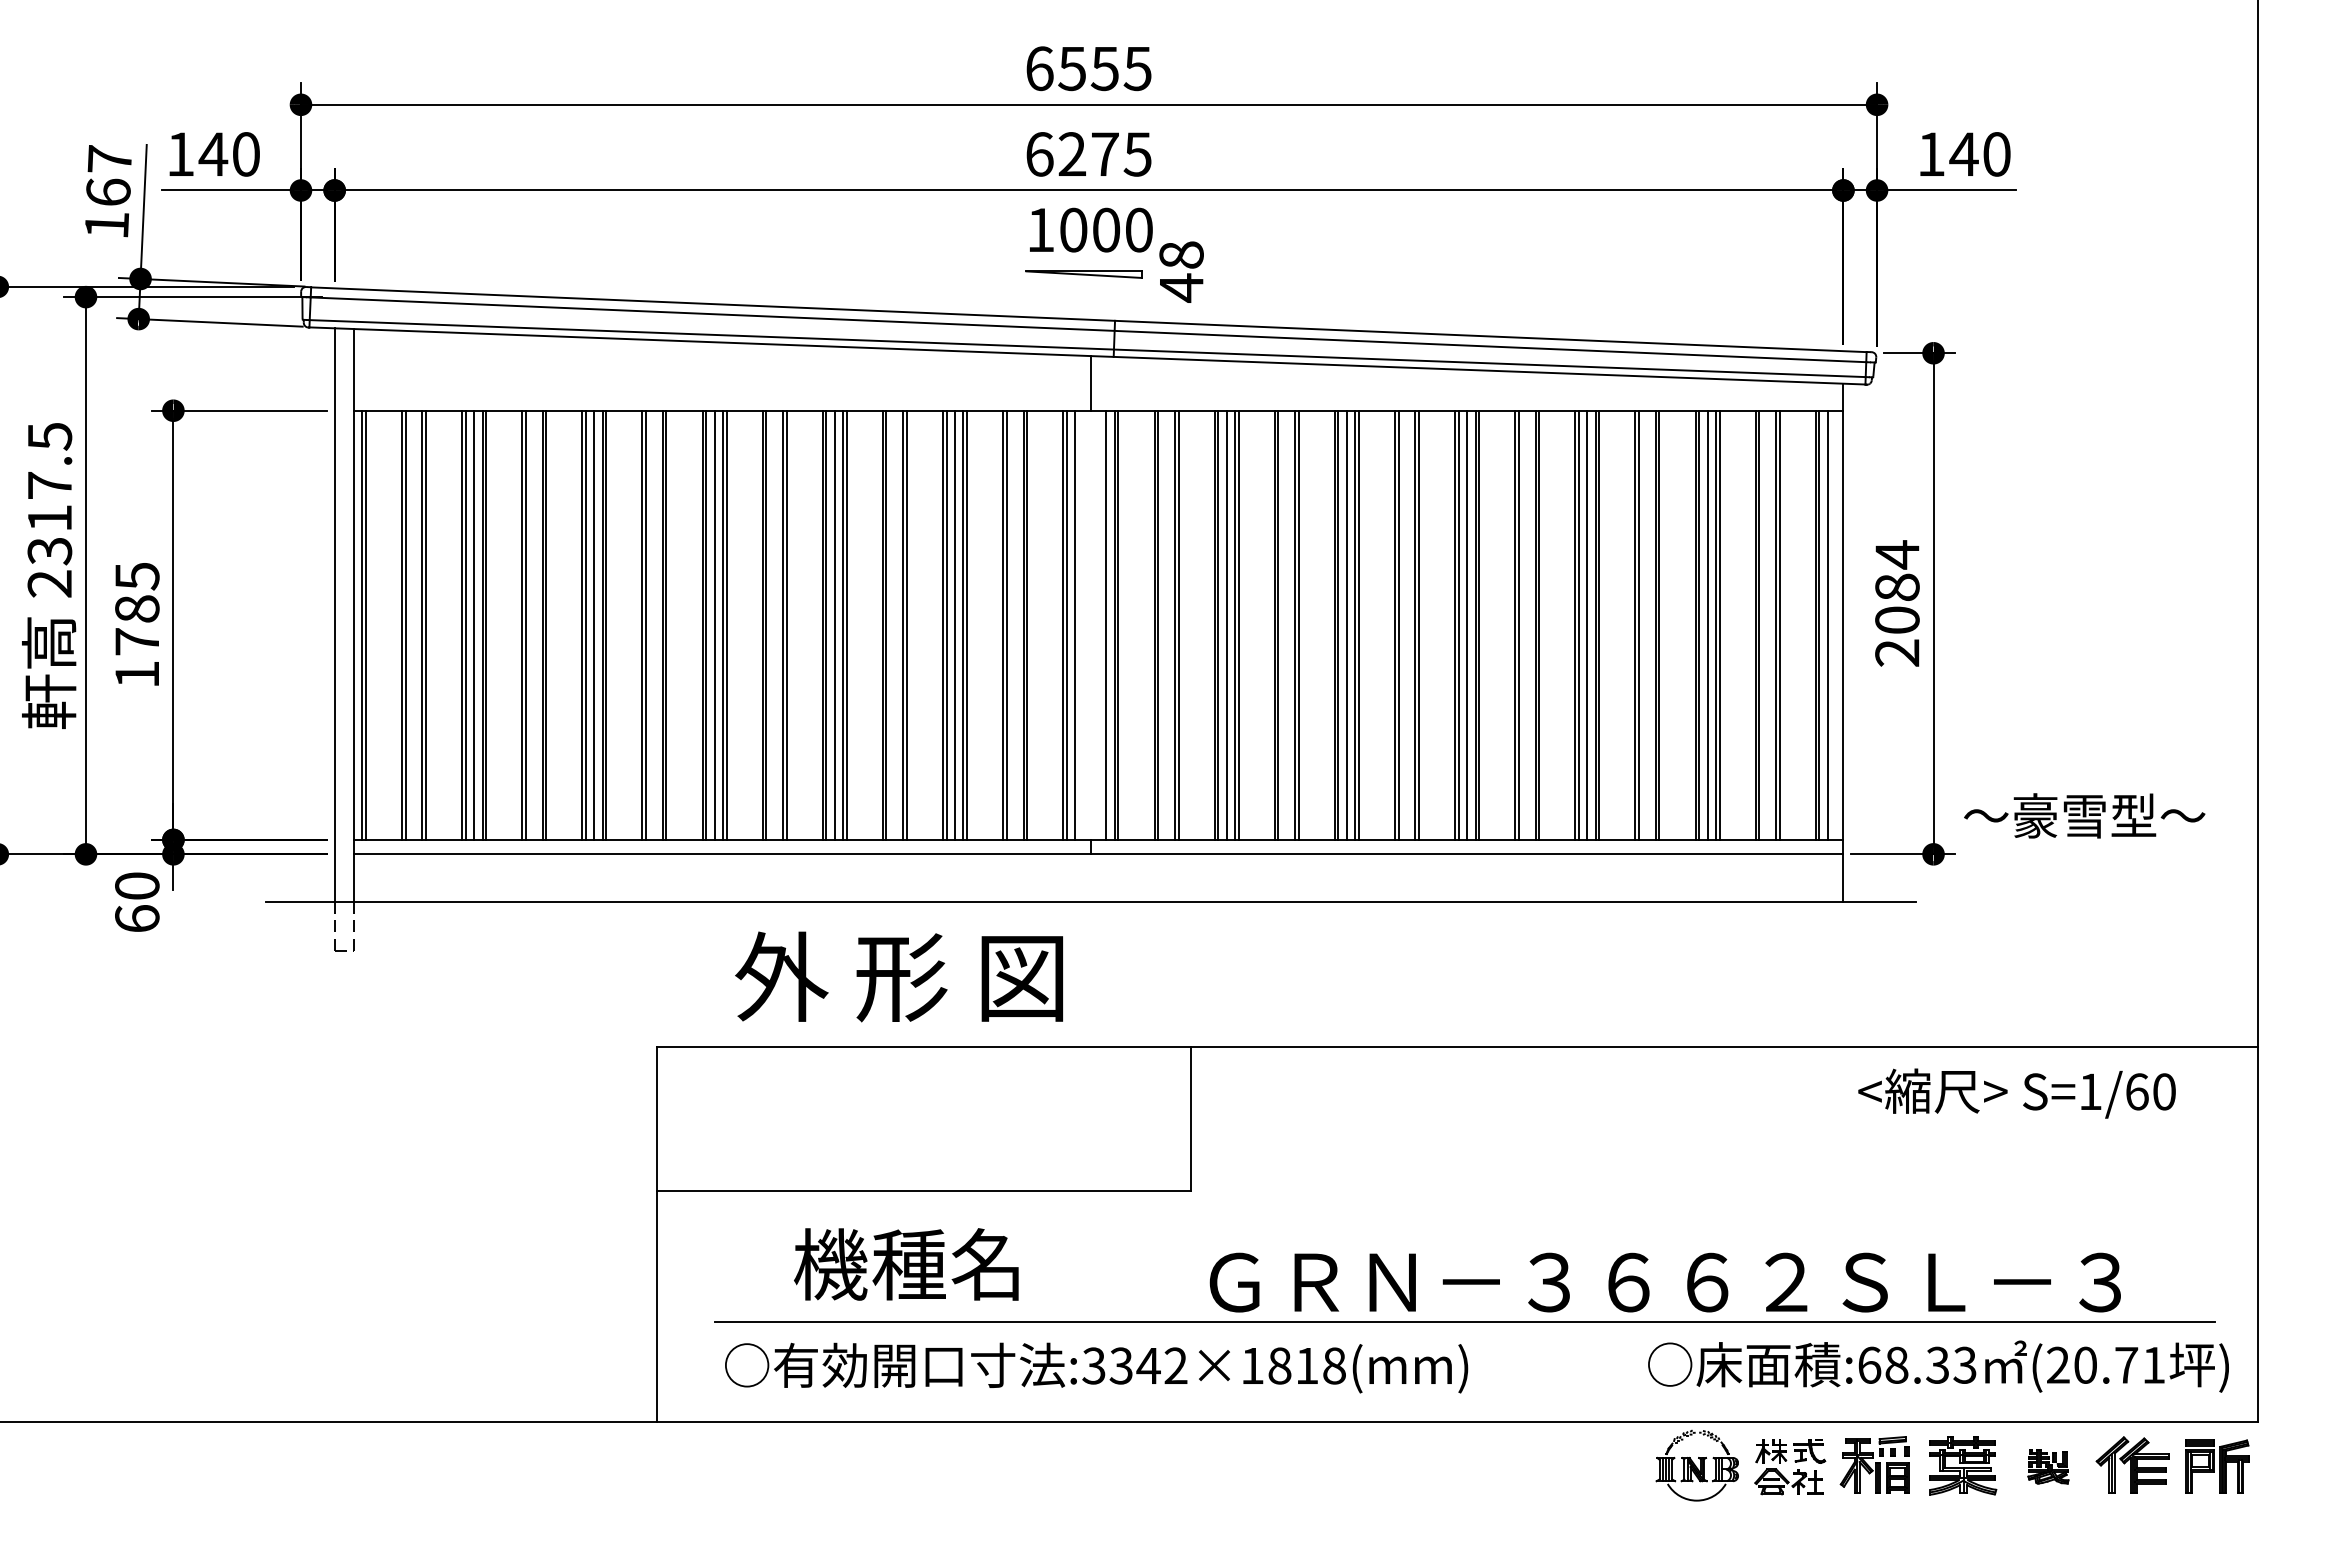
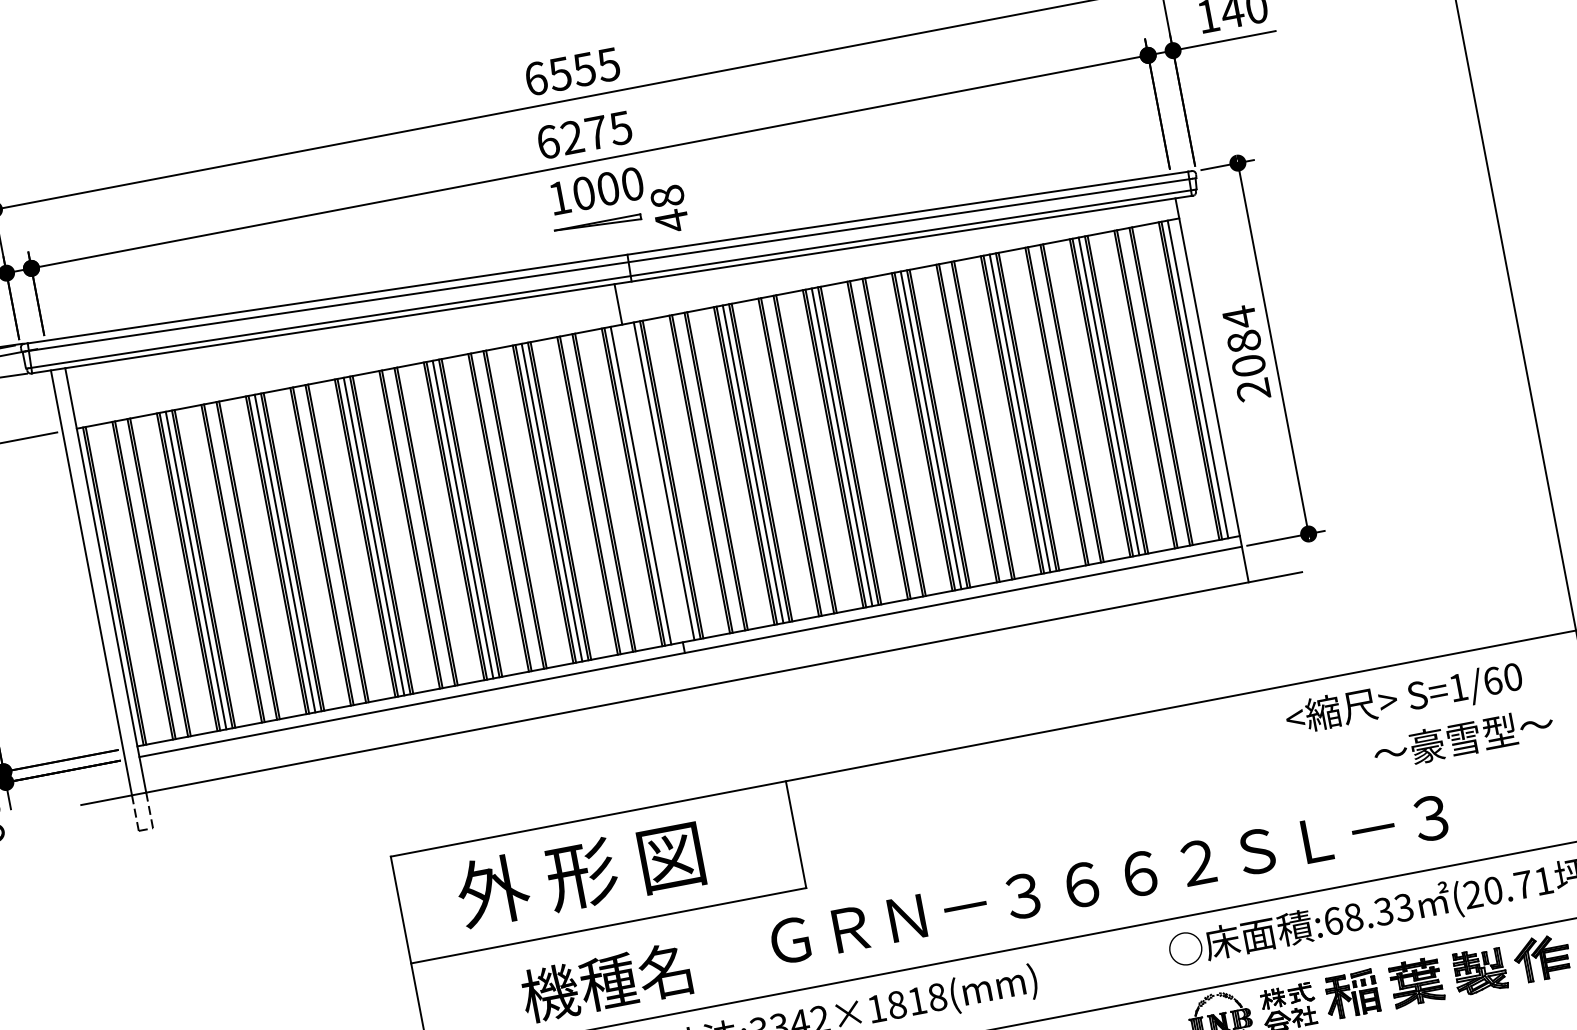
text: (2084, 815) -> (1463, 738), moved
text: (898, 976) -> (579, 874), moved
text: (1664, 1282) -> (1108, 879), moved
part: (2048, 1466) -> (1480, 970), size x1.67

